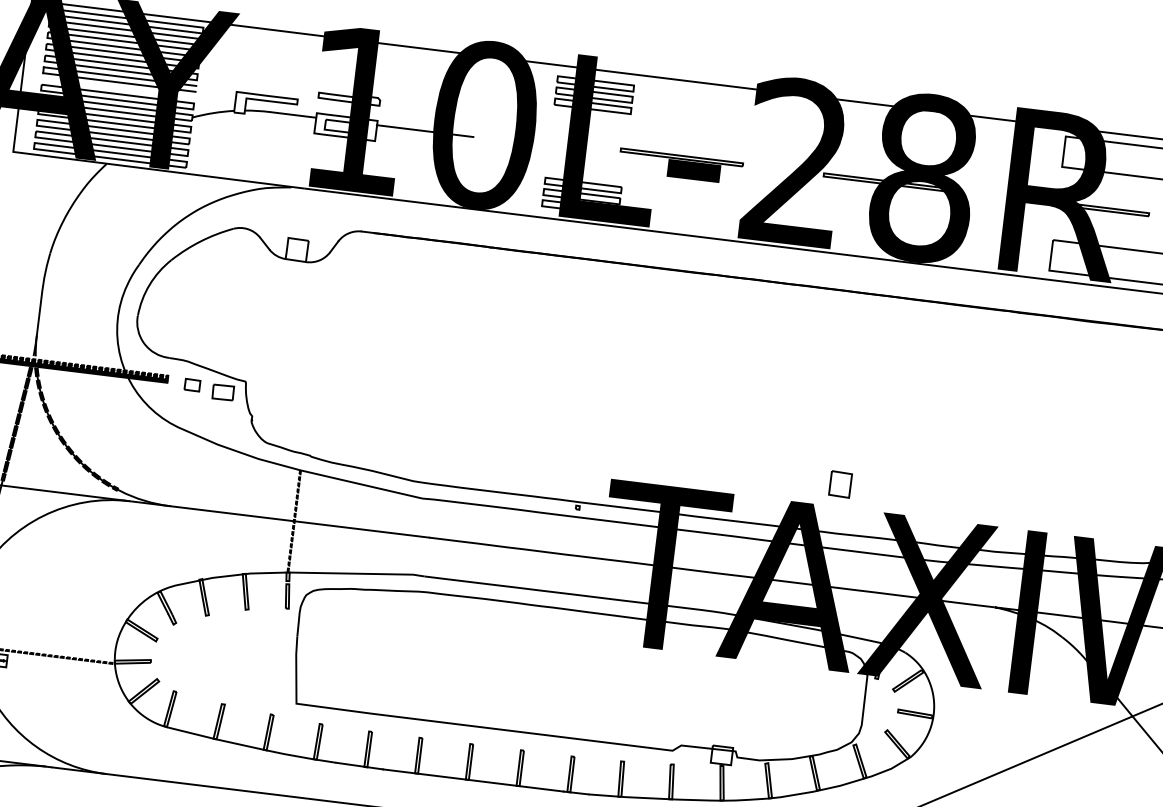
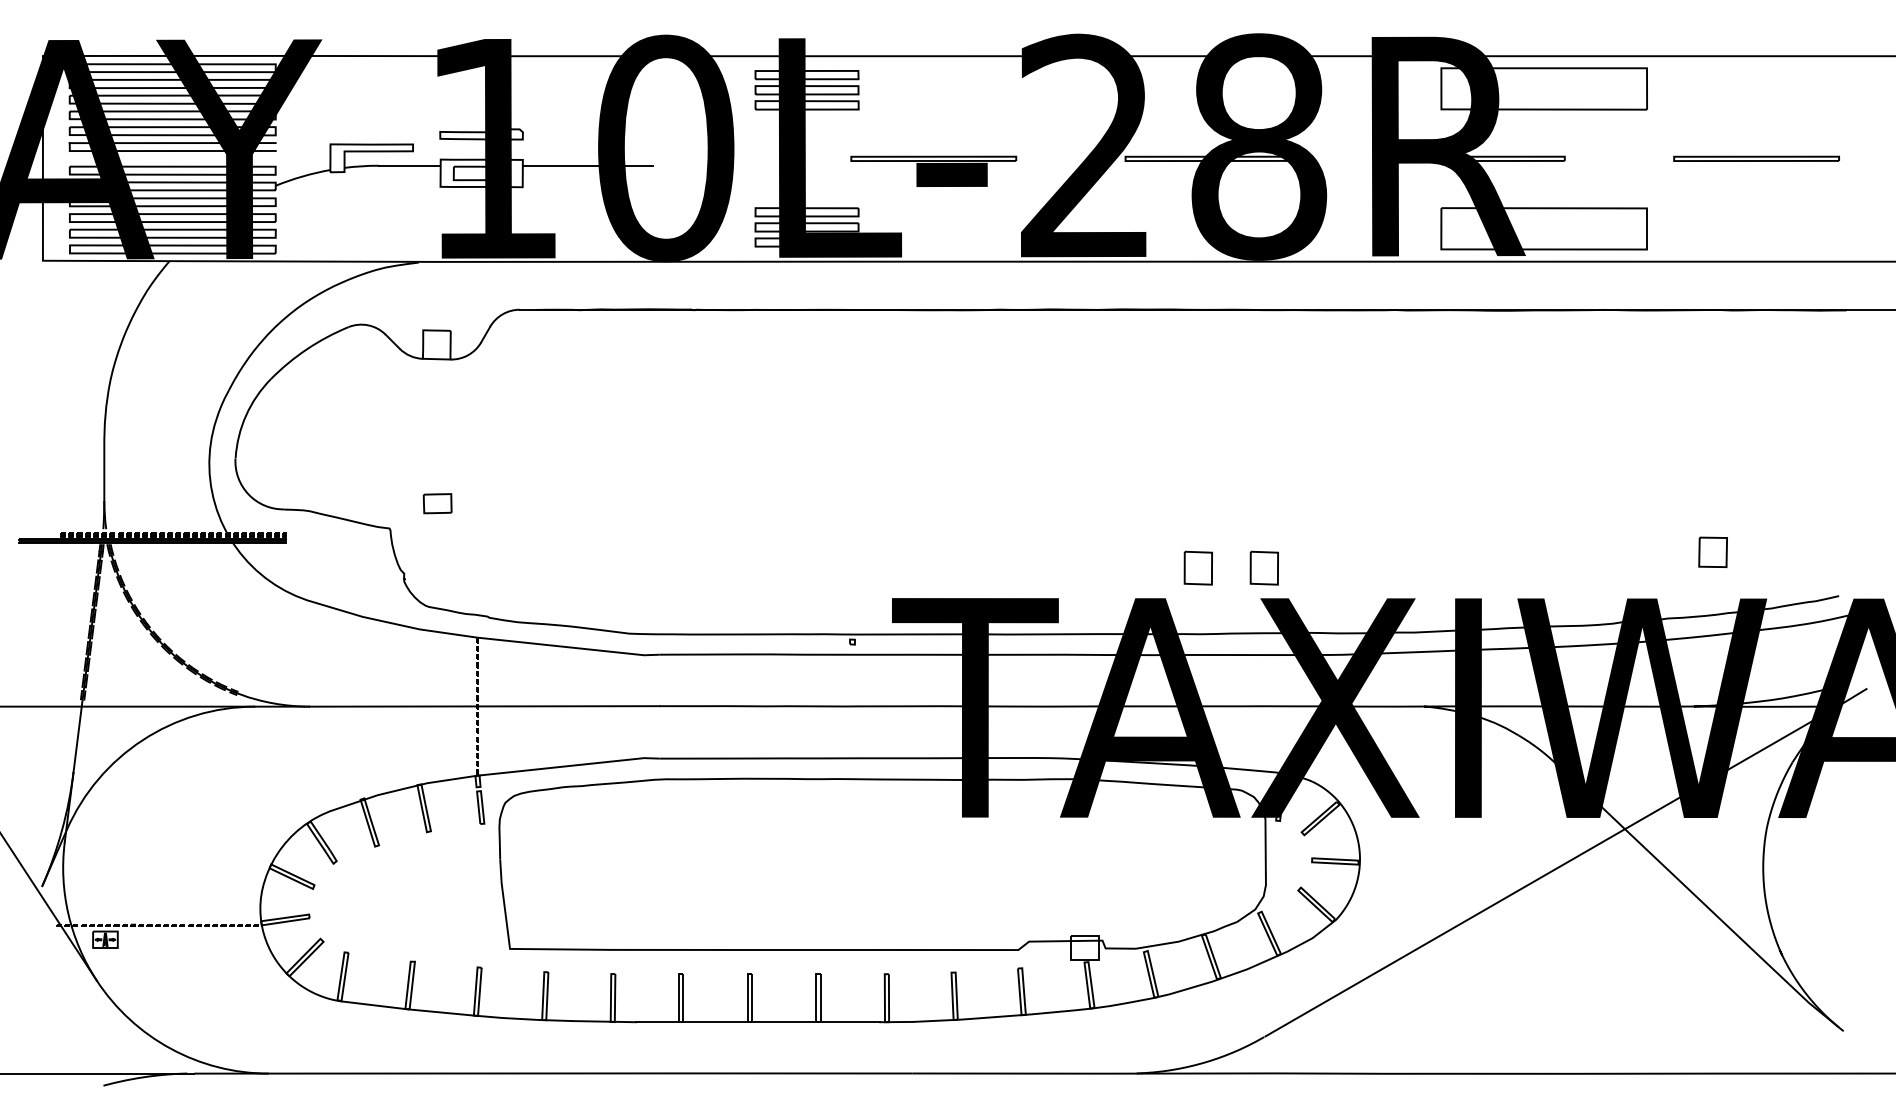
part: (192, 384) -> (319, 541), removed
part: (223, 392) -> (437, 503), moved
part: (888, 489) -> (1263, 567), added

